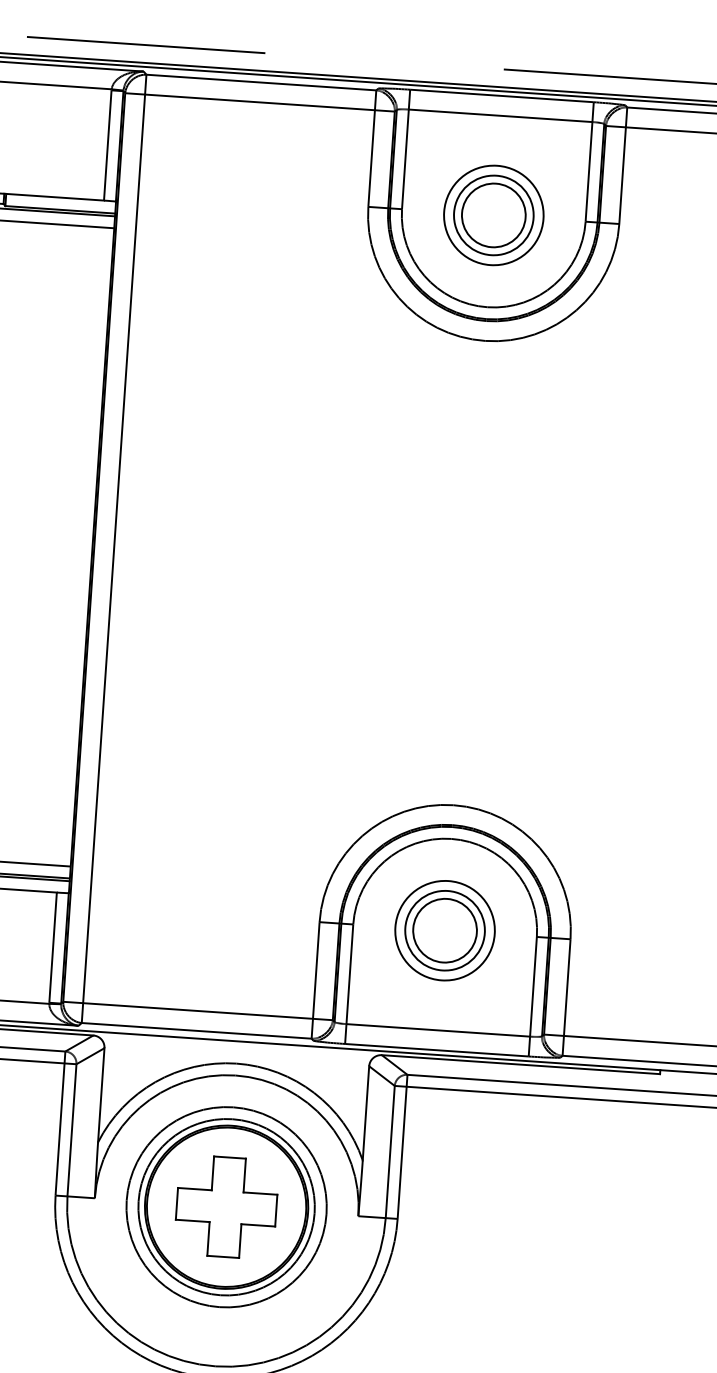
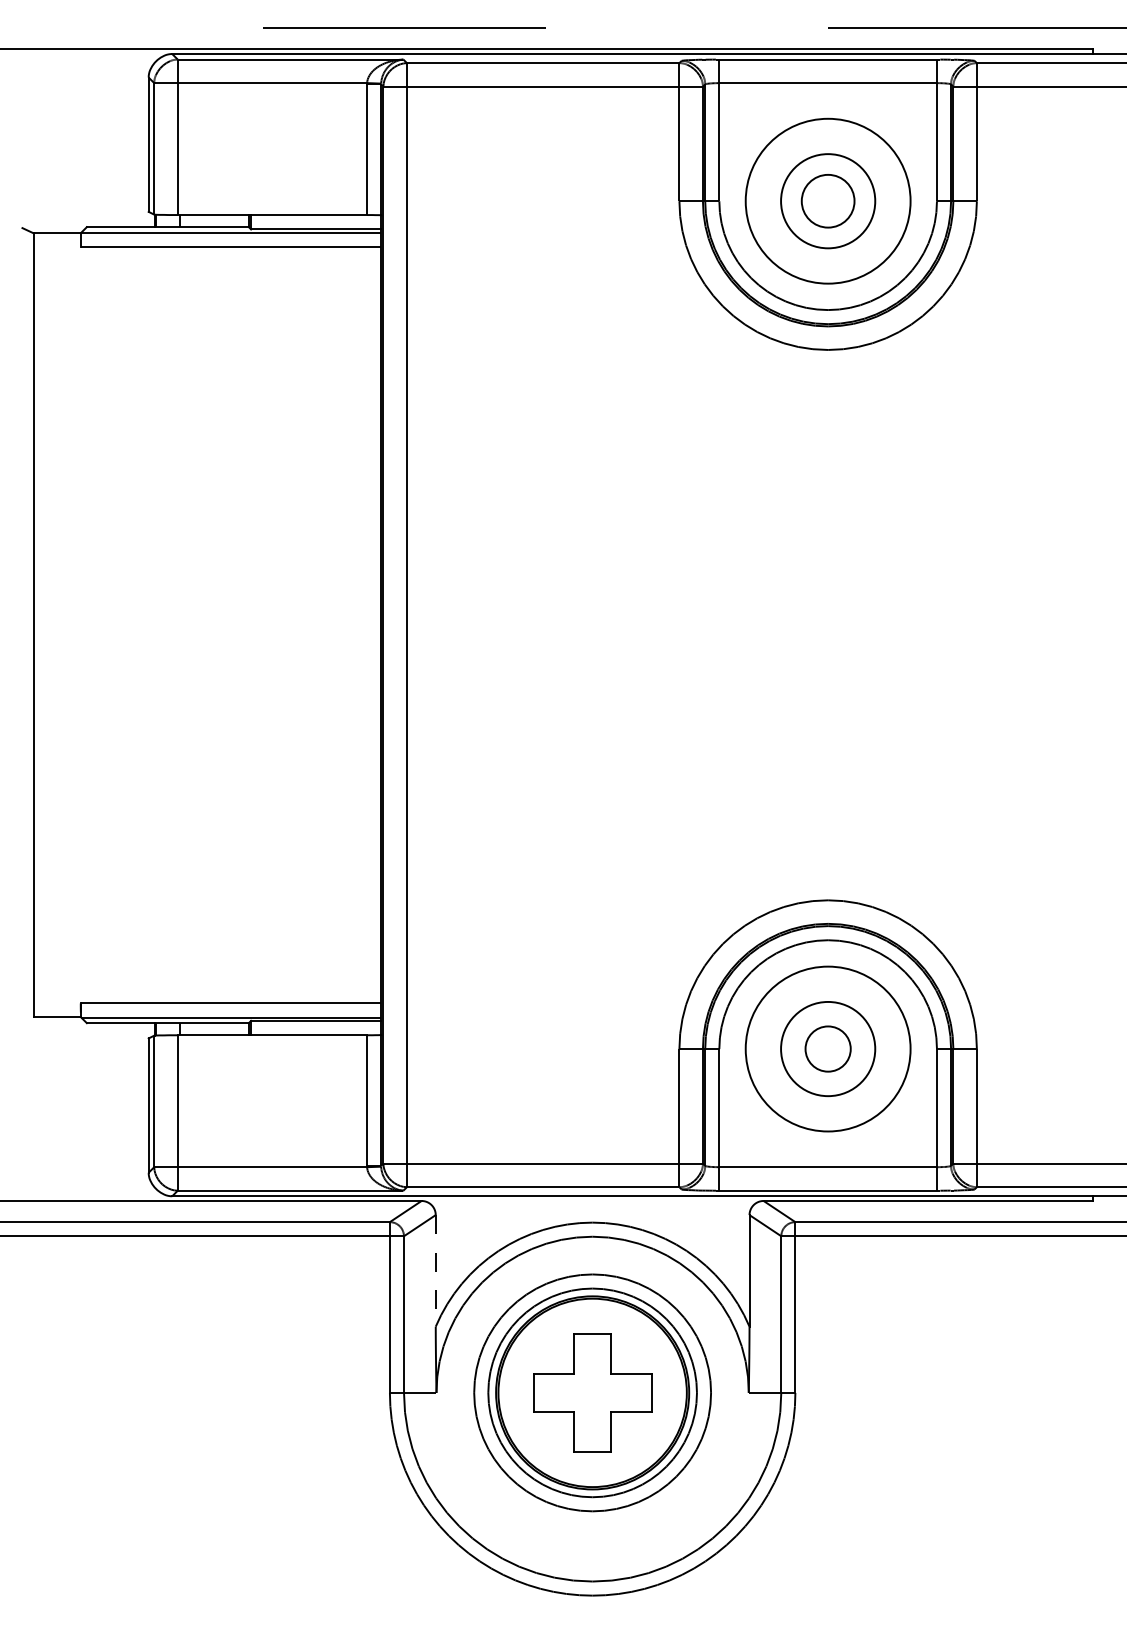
circle: (493, 214) -> (827, 200), size x0.7
circle: (494, 215) -> (828, 201), size x1.4
circle: (444, 930) -> (827, 1048), size x0.6
circle: (445, 930) -> (828, 1048), size x1.4
line: (101, 1094) -> (435, 1270), solid -> dashed

